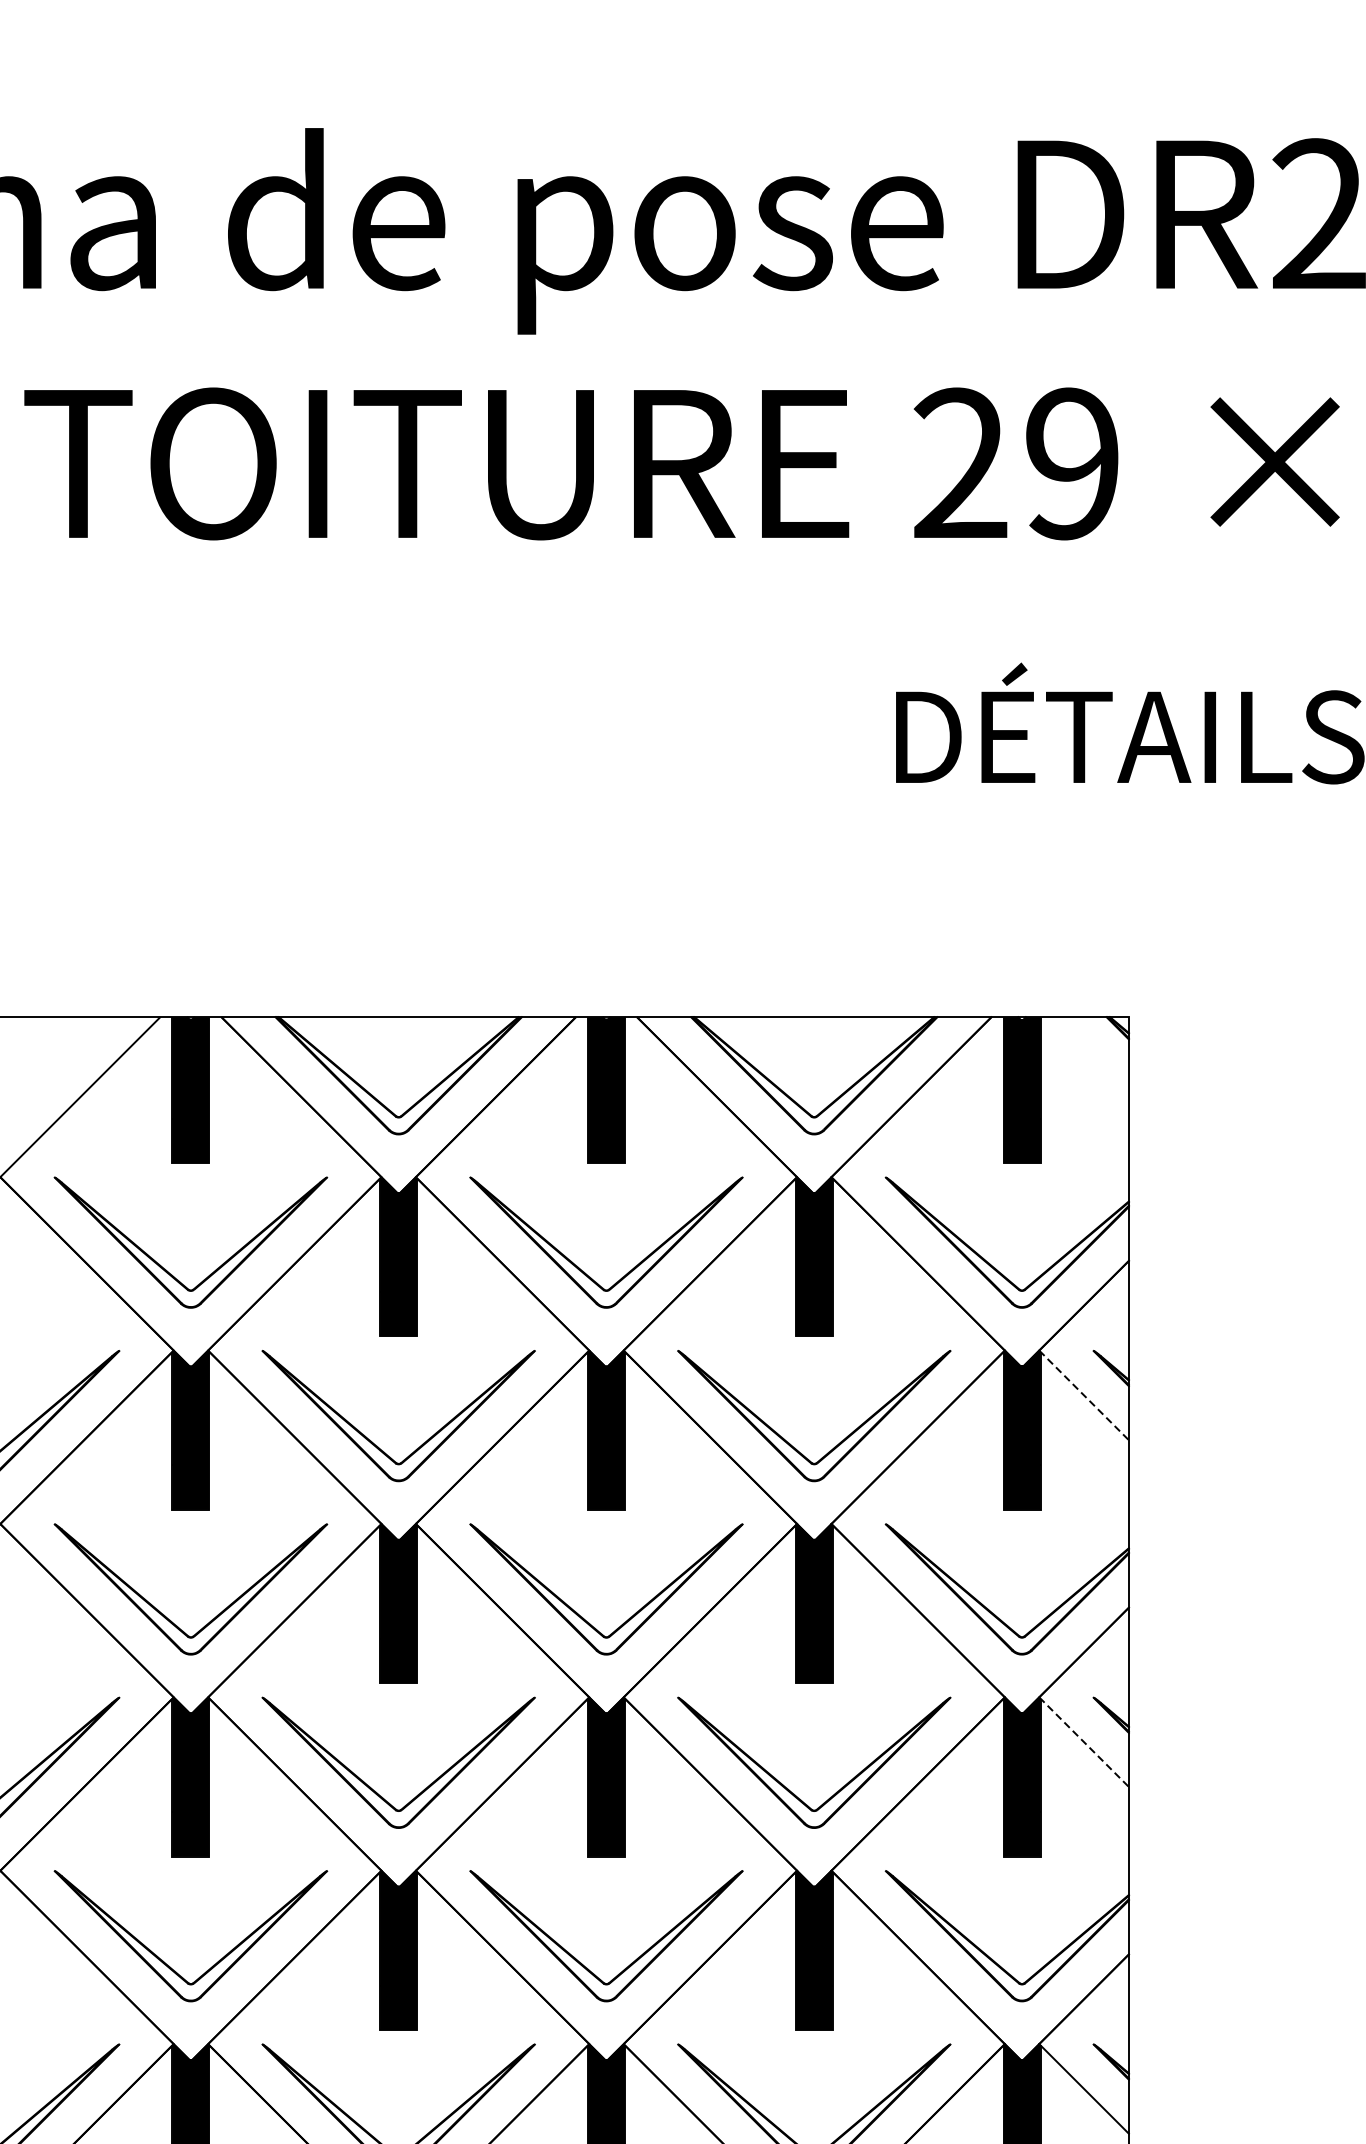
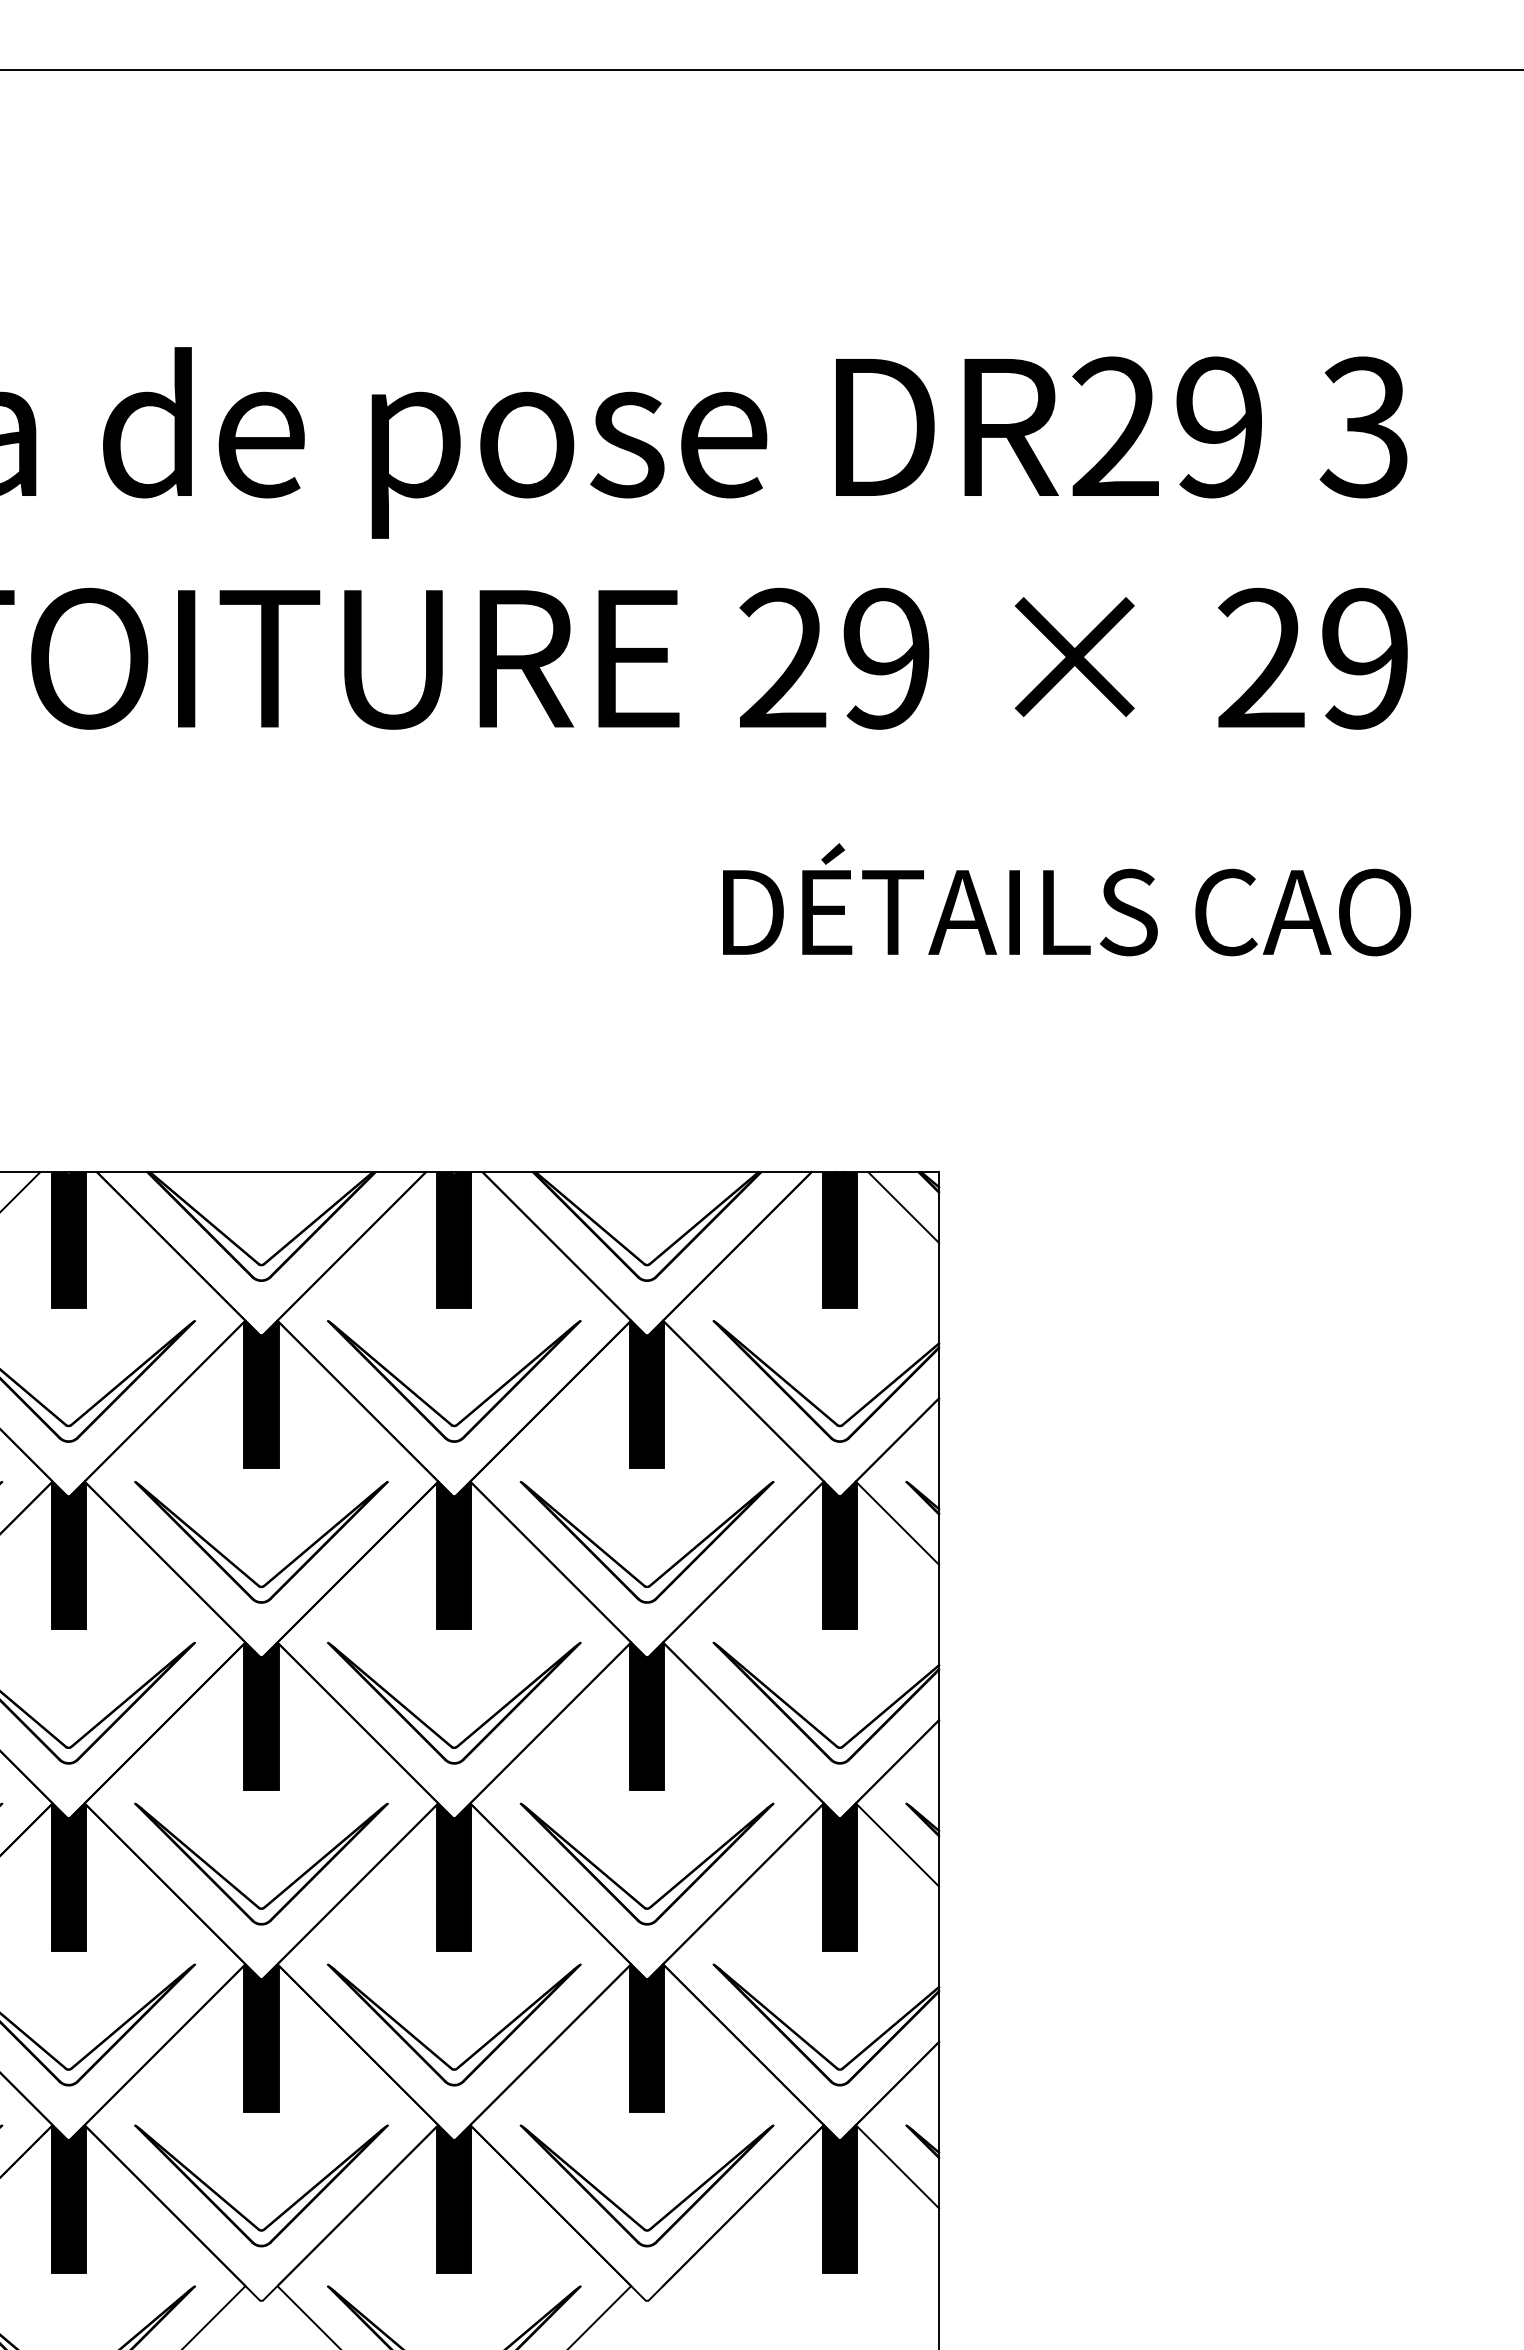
line: (1090, 1055) -> (903, 1207), added
line: (1084, 1395) -> (897, 1523), dashed -> solid
line: (1084, 1741) -> (897, 1844), dashed -> solid

